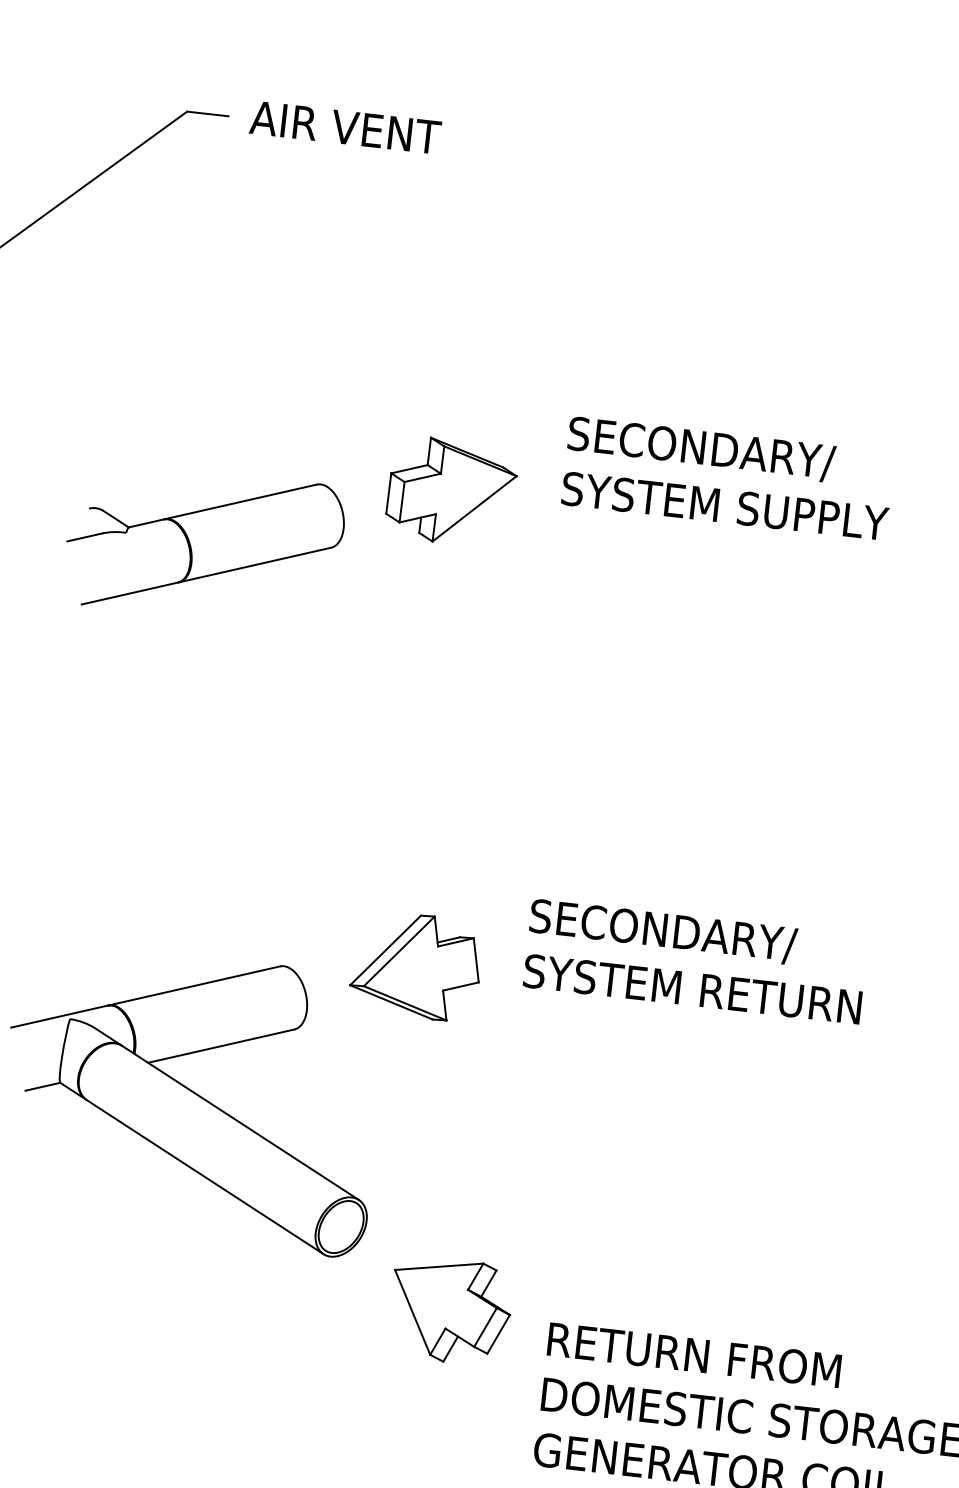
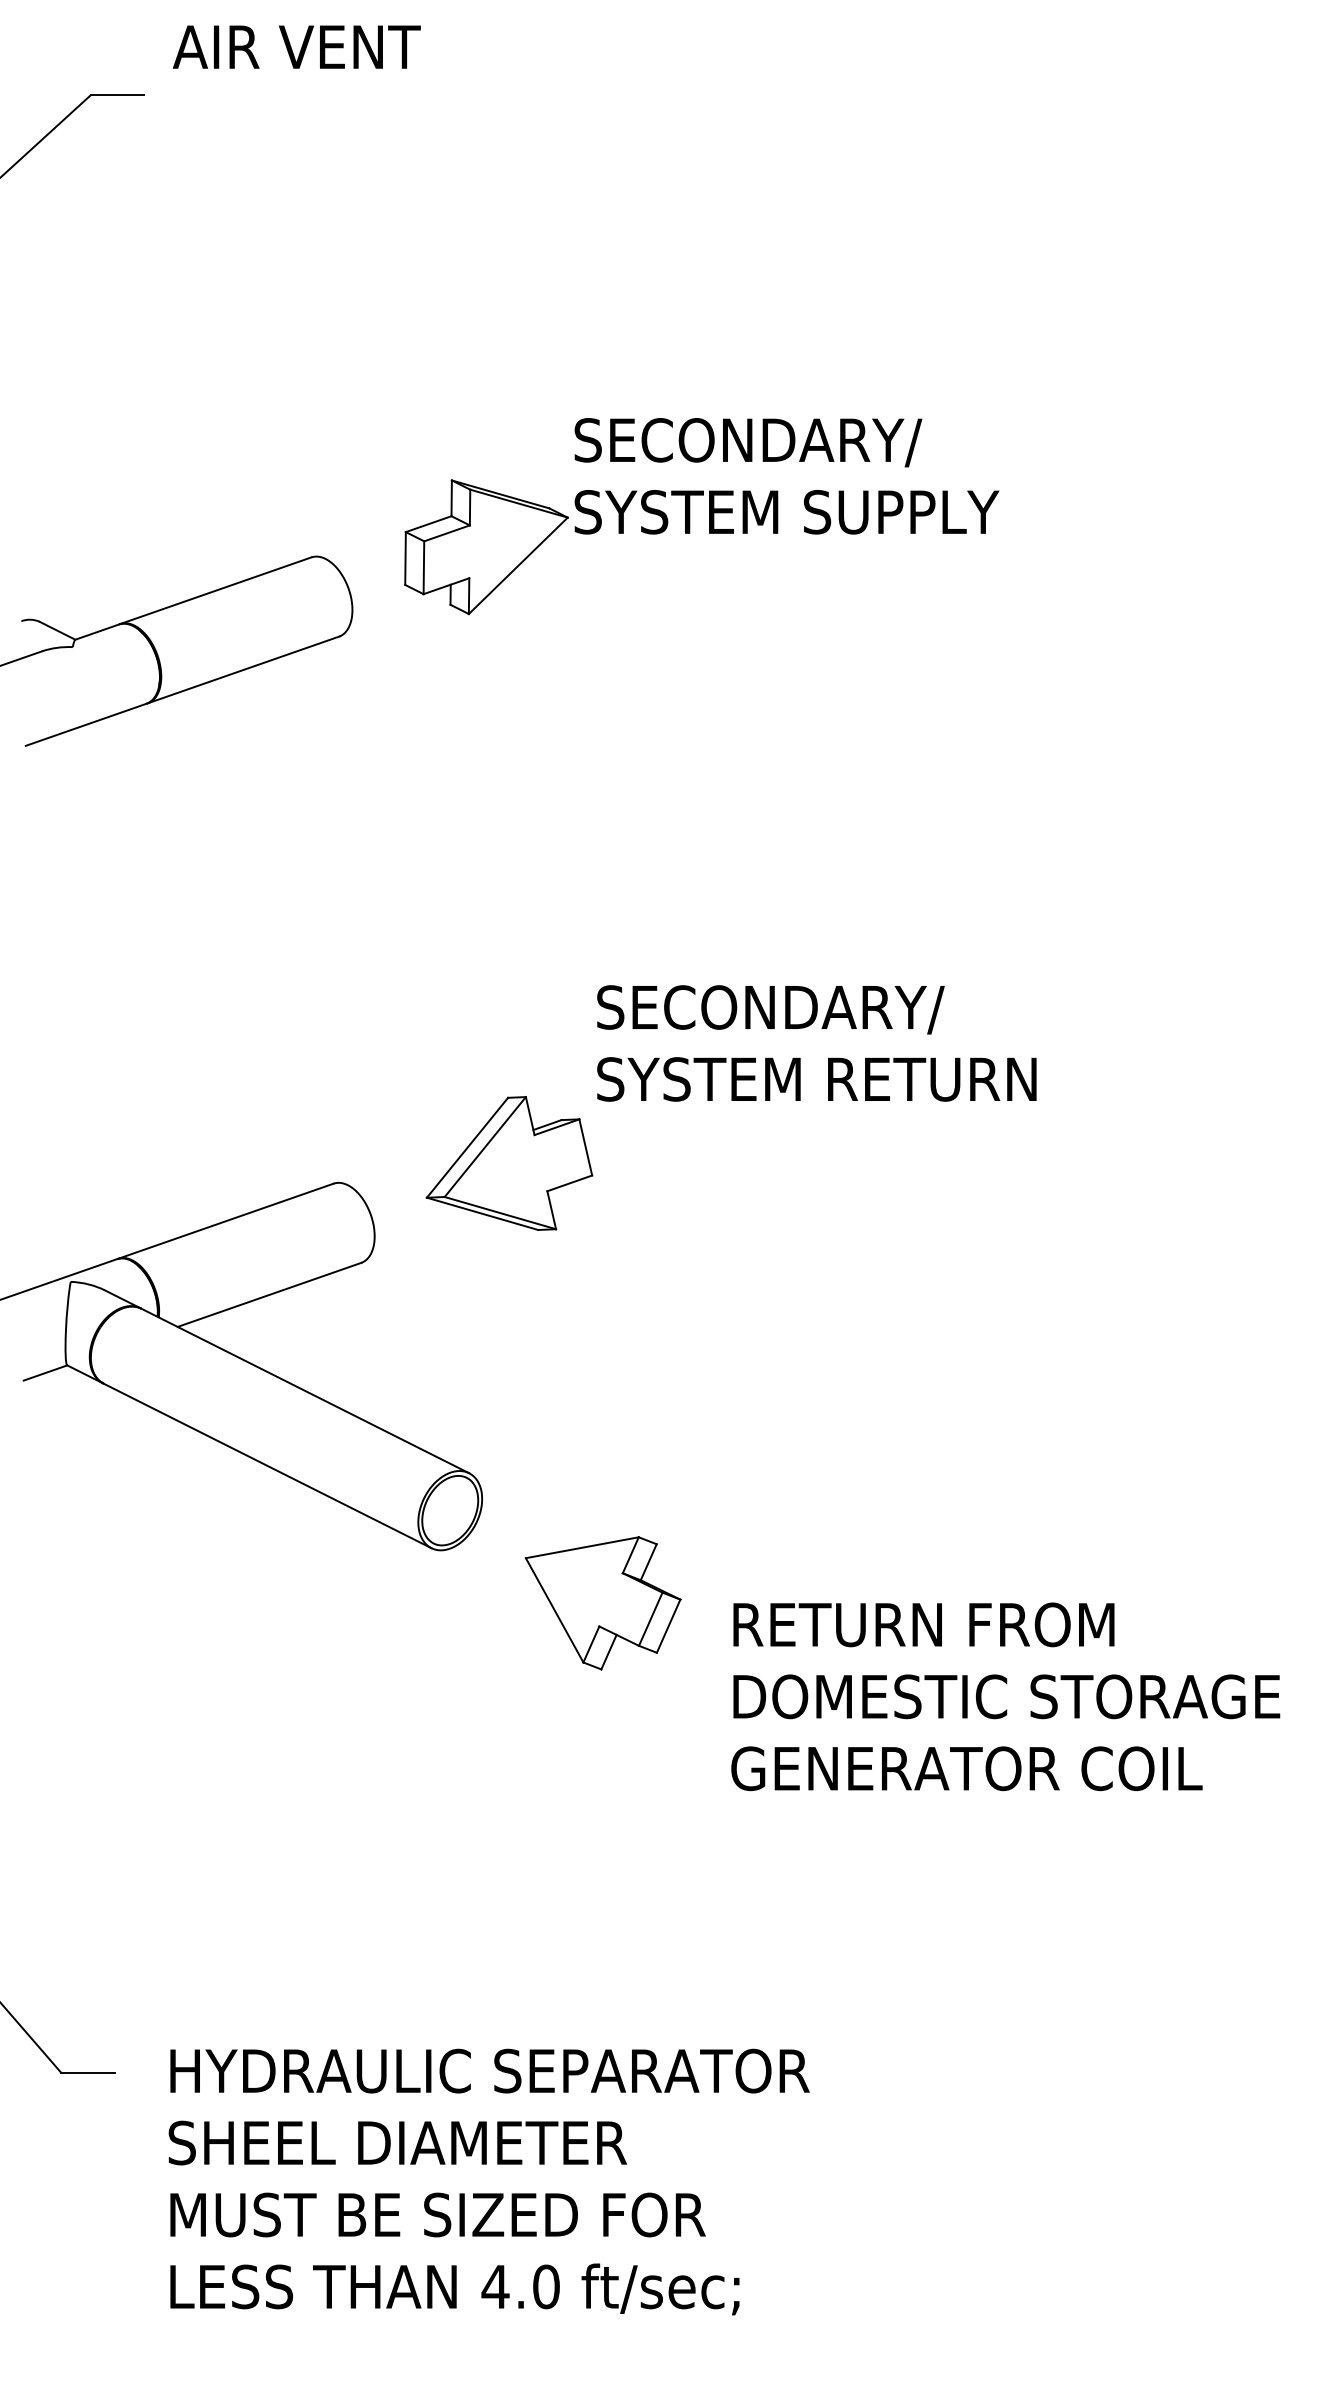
text: (345, 127) -> (296, 46), moved
text: (727, 478) -> (786, 476), moved
text: (695, 961) -> (816, 1043), moved

